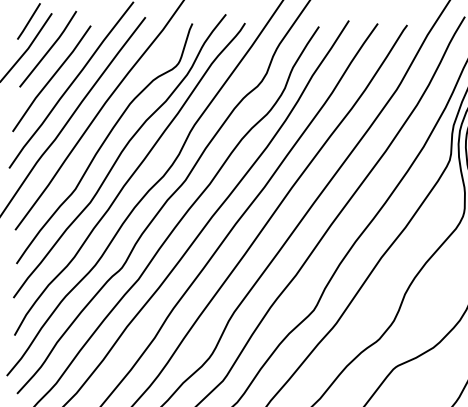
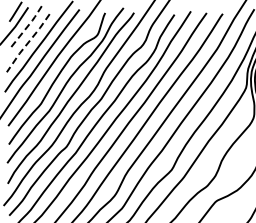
line: (50, 48) -> (27, 26), solid -> dashed
line: (52, 77) -> (28, 42), solid -> dashed

